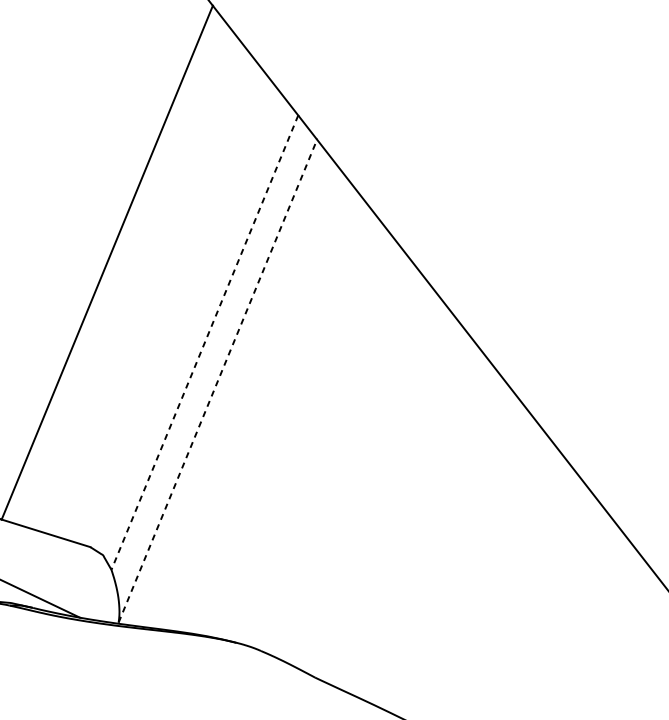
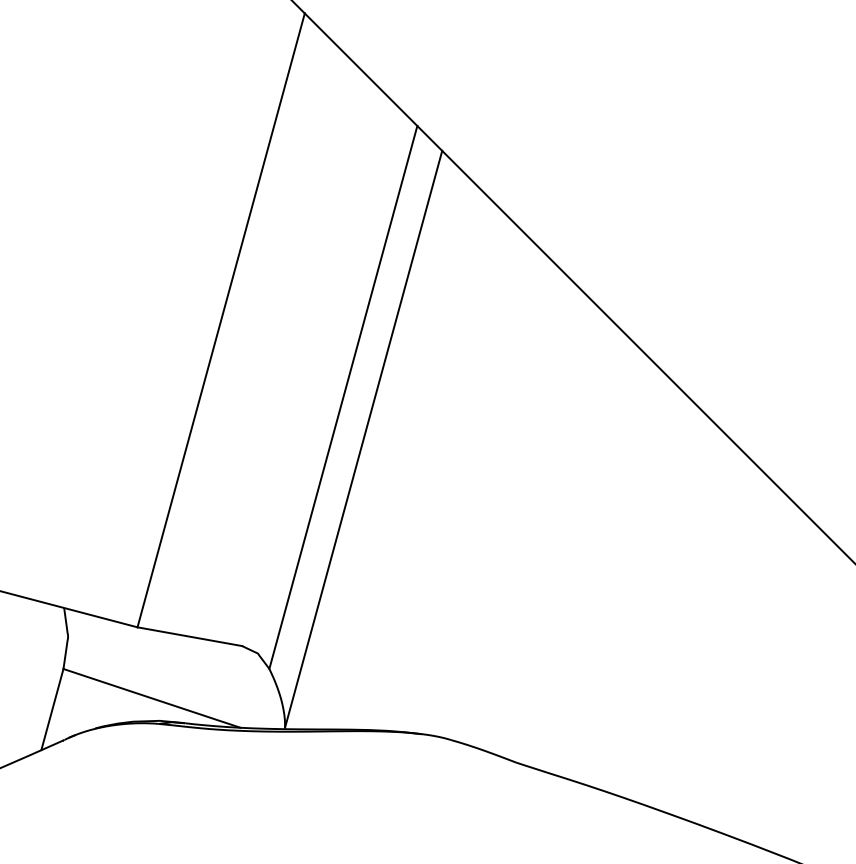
line: (204, 342) -> (343, 397), dashed -> solid
line: (217, 381) -> (363, 439), dashed -> solid

